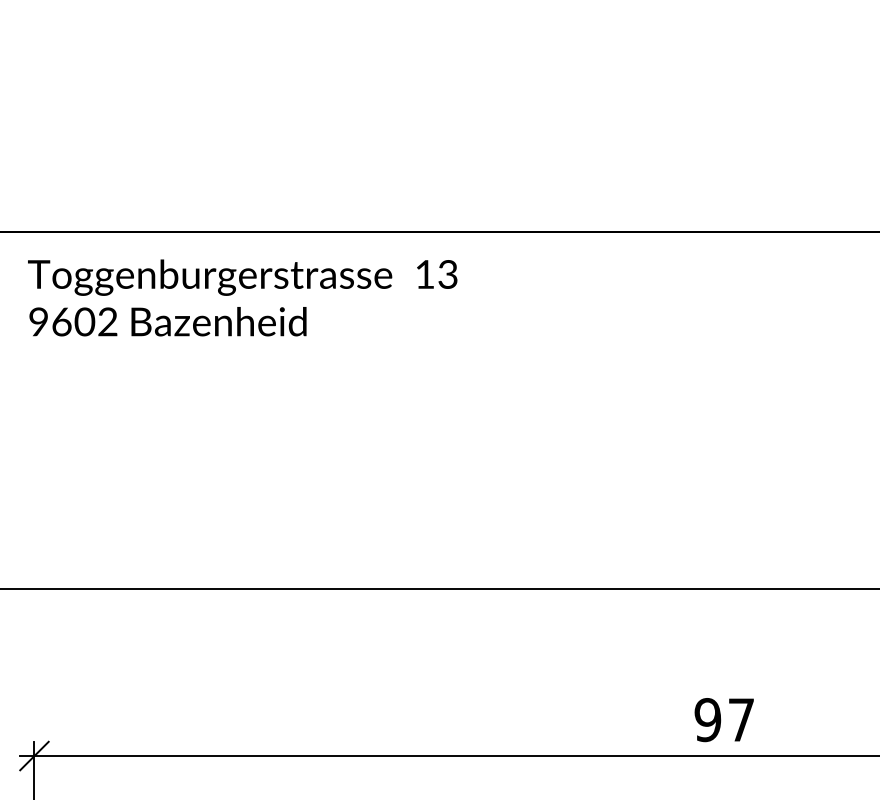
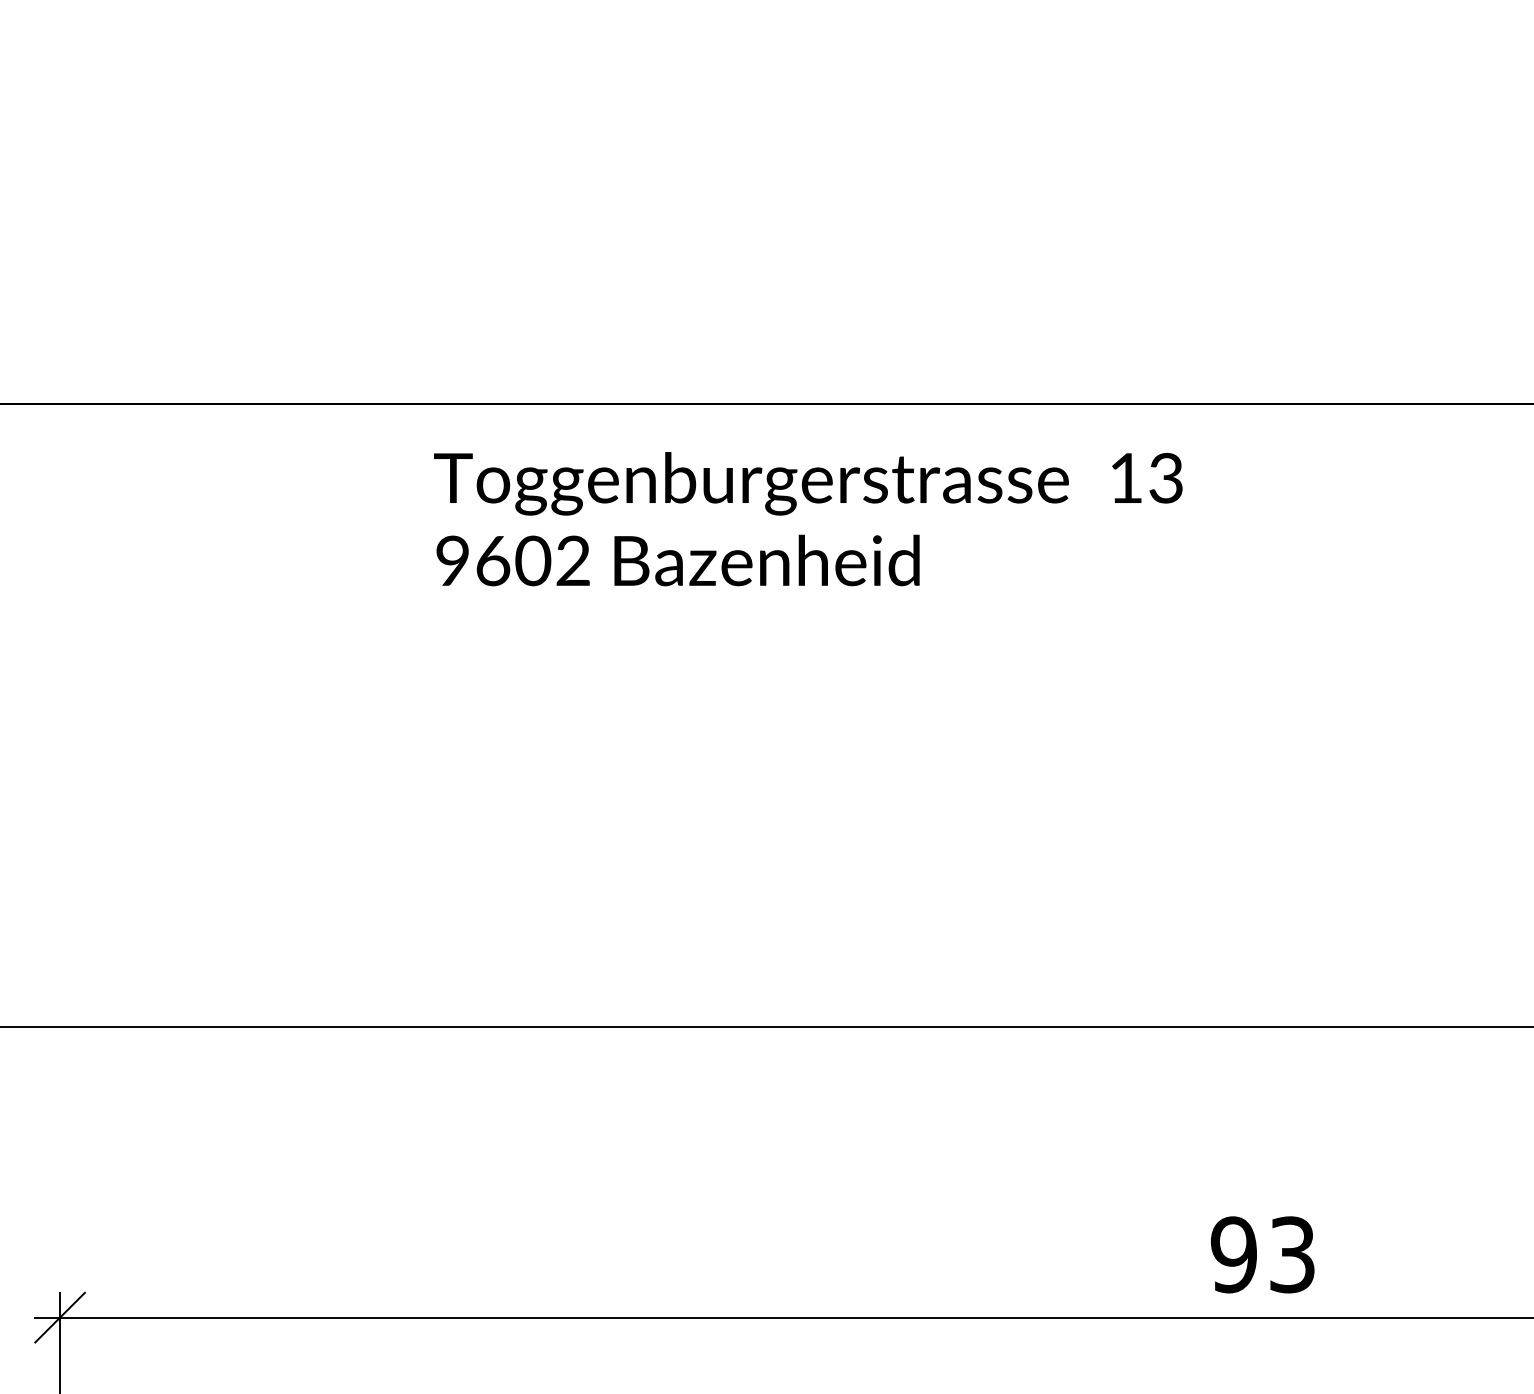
text: (242, 297) -> (807, 518), moved
text: (741, 720) -> (1292, 1255), 97 -> 93

